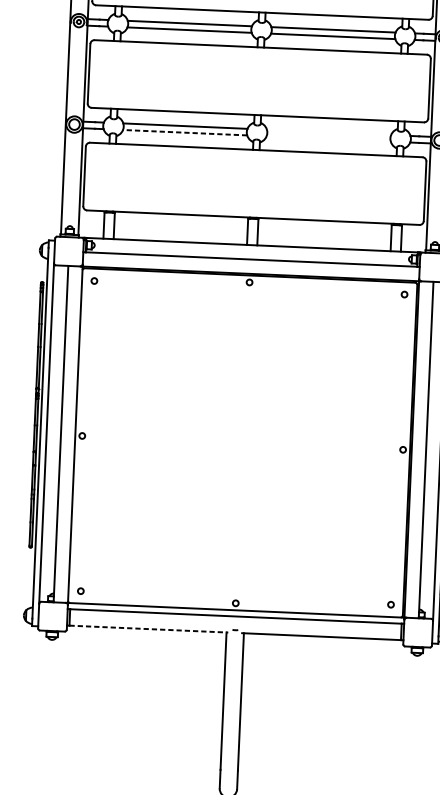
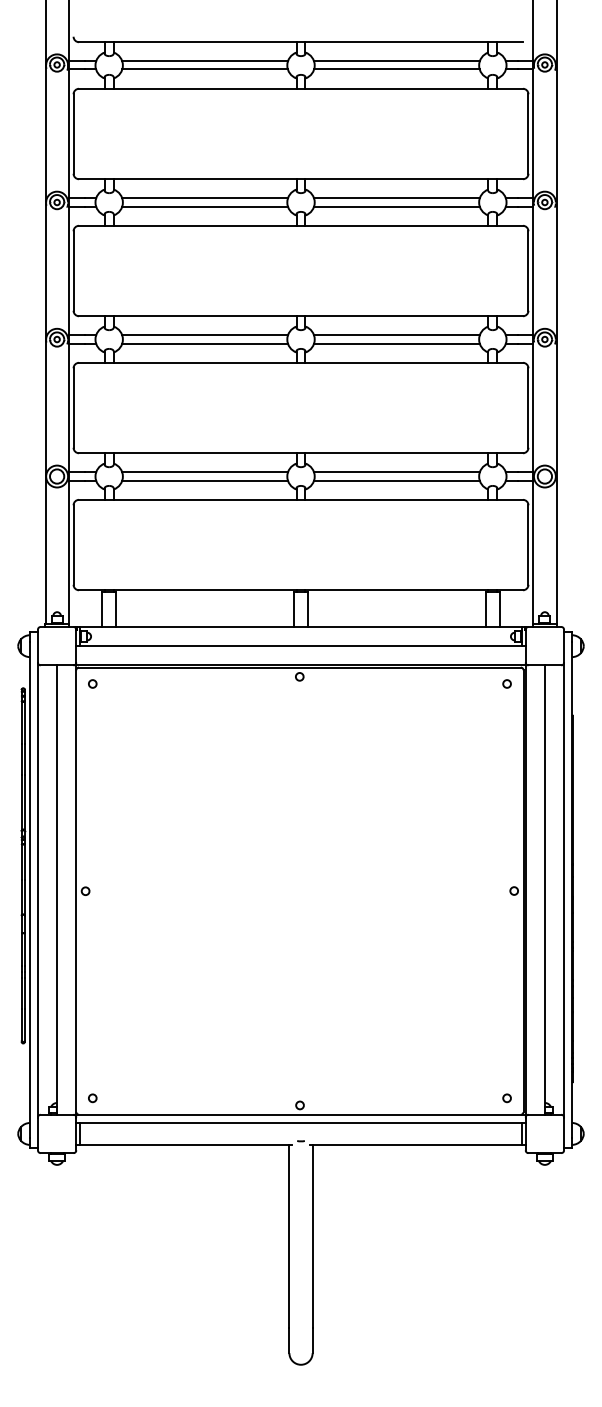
line: (185, 132) -> (205, 480), dashed -> solid
line: (328, 132) -> (396, 472), added
line: (328, 138) -> (396, 480), added
line: (149, 628) -> (186, 1144), dashed -> solid

